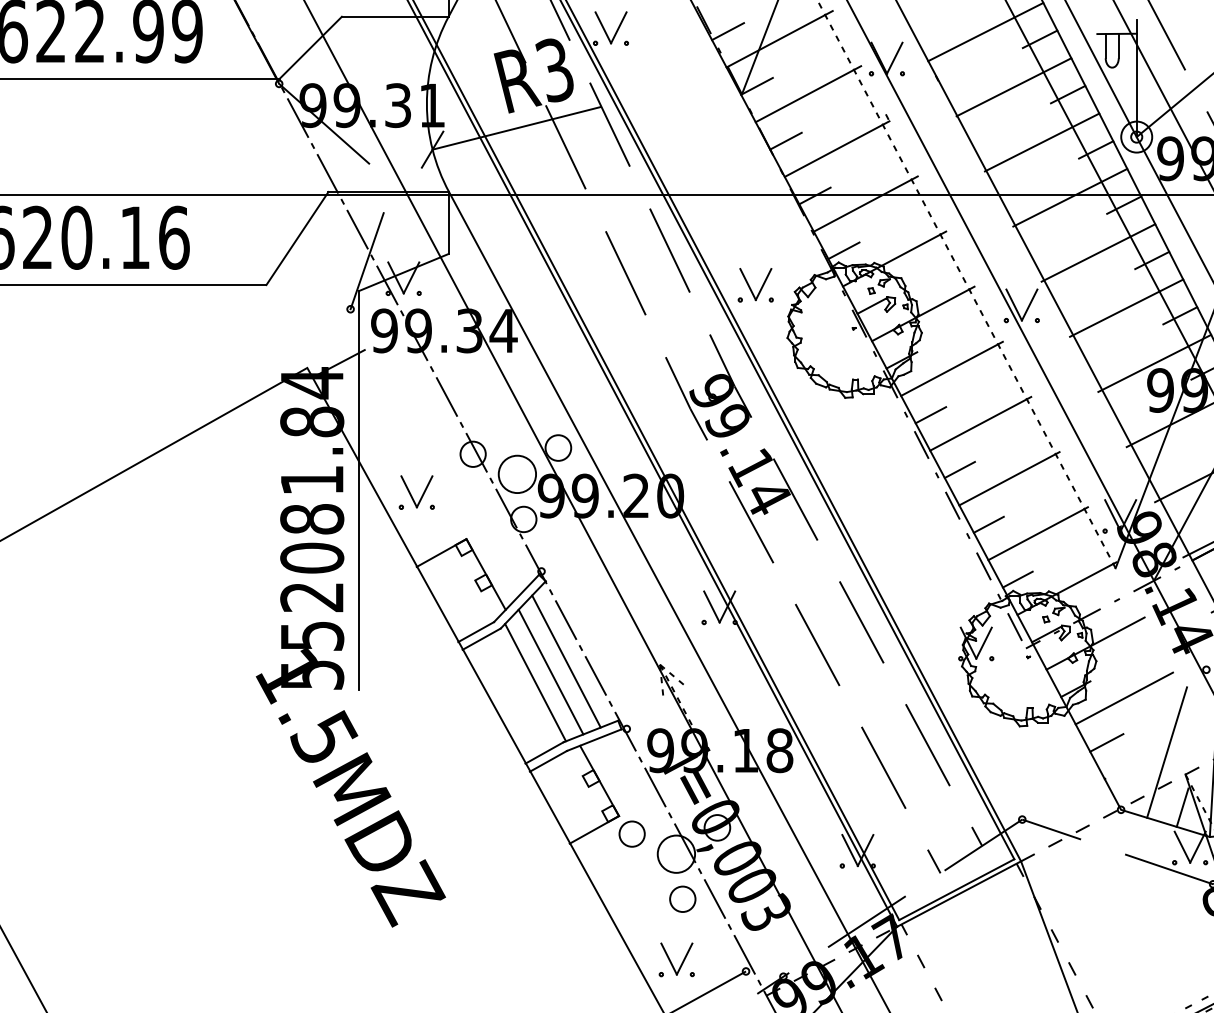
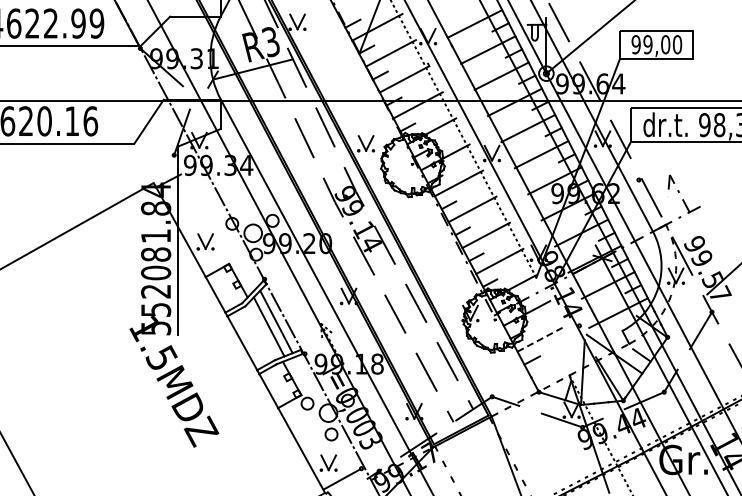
line: (534, 681) -> (261, 331), removed
line: (1124, 698) -> (540, 339), solid -> dashed
line: (1166, 751) -> (560, 364), removed

